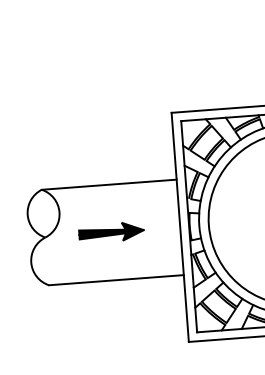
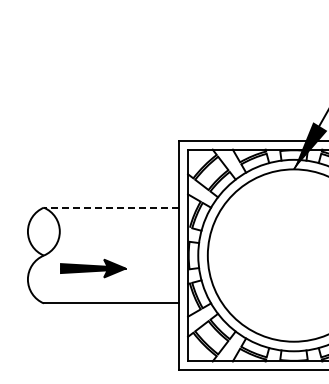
line: (109, 184) -> (111, 207), solid -> dashed
part: (111, 232) -> (93, 268), moved

